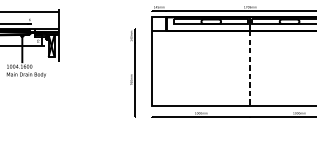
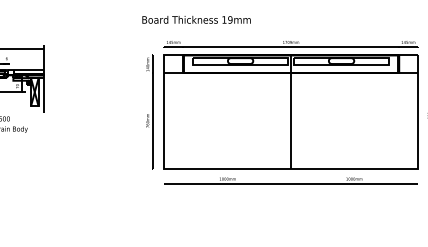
line: (249, 68) -> (290, 121), dashed -> solid
part: (132, 72) -> (149, 111), moved

